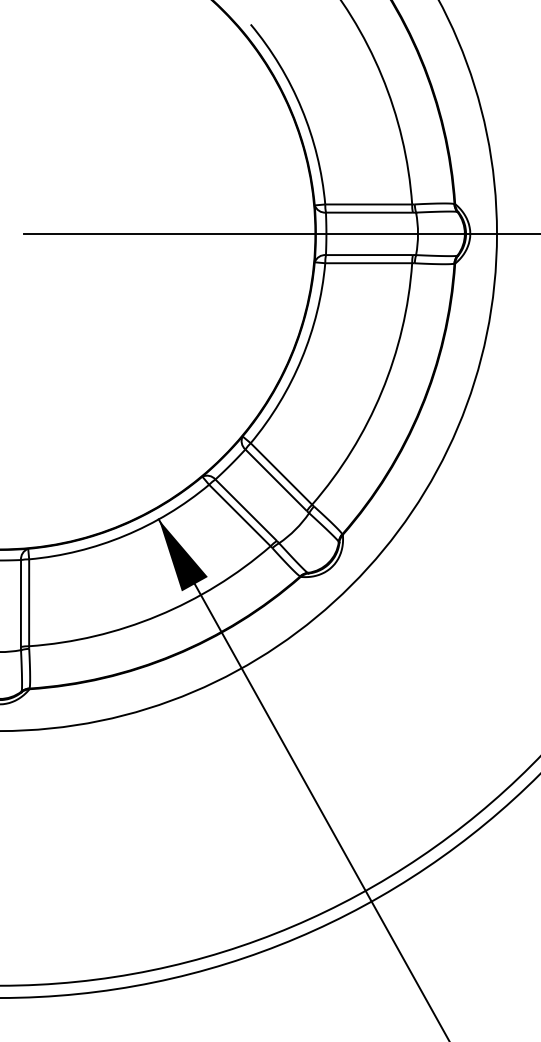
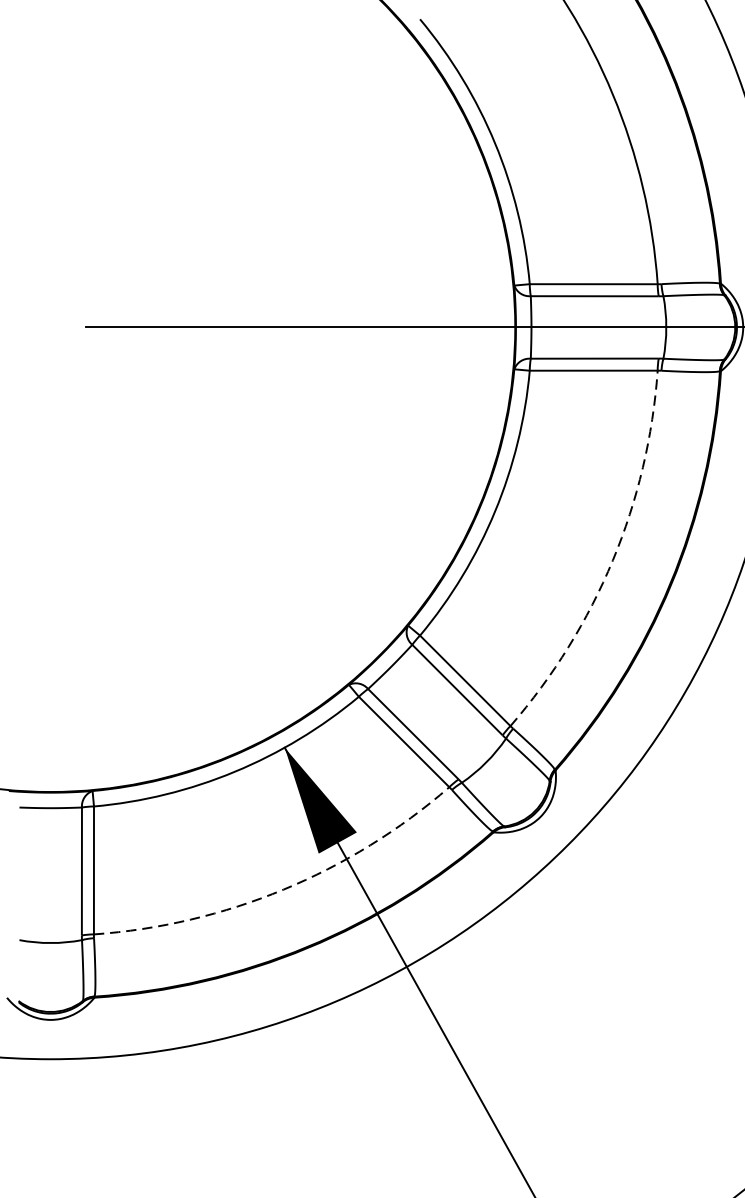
arc: (381, 392) -> (612, 560), solid -> dashed
arc: (158, 615) -> (284, 889), solid -> dashed

